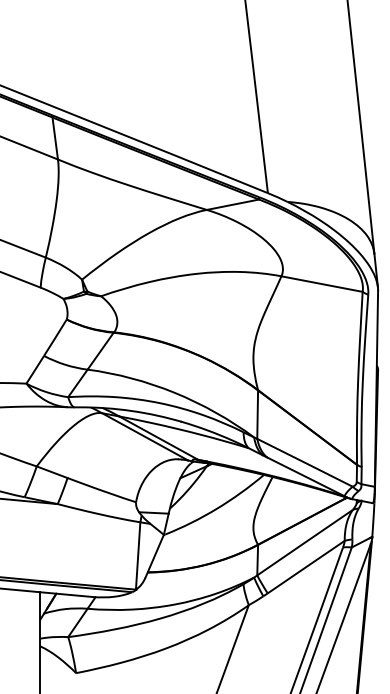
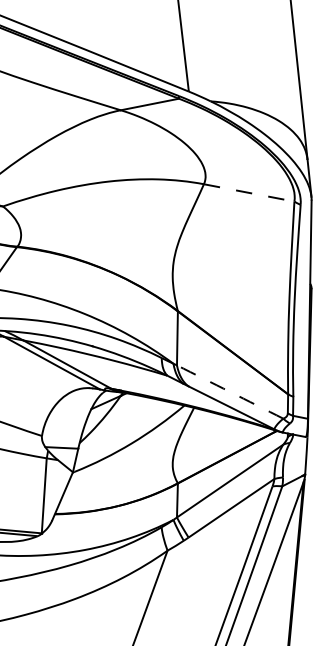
line: (322, 284) -> (249, 193), solid -> dashed
arc: (305, 462) -> (230, 391), solid -> dashed

